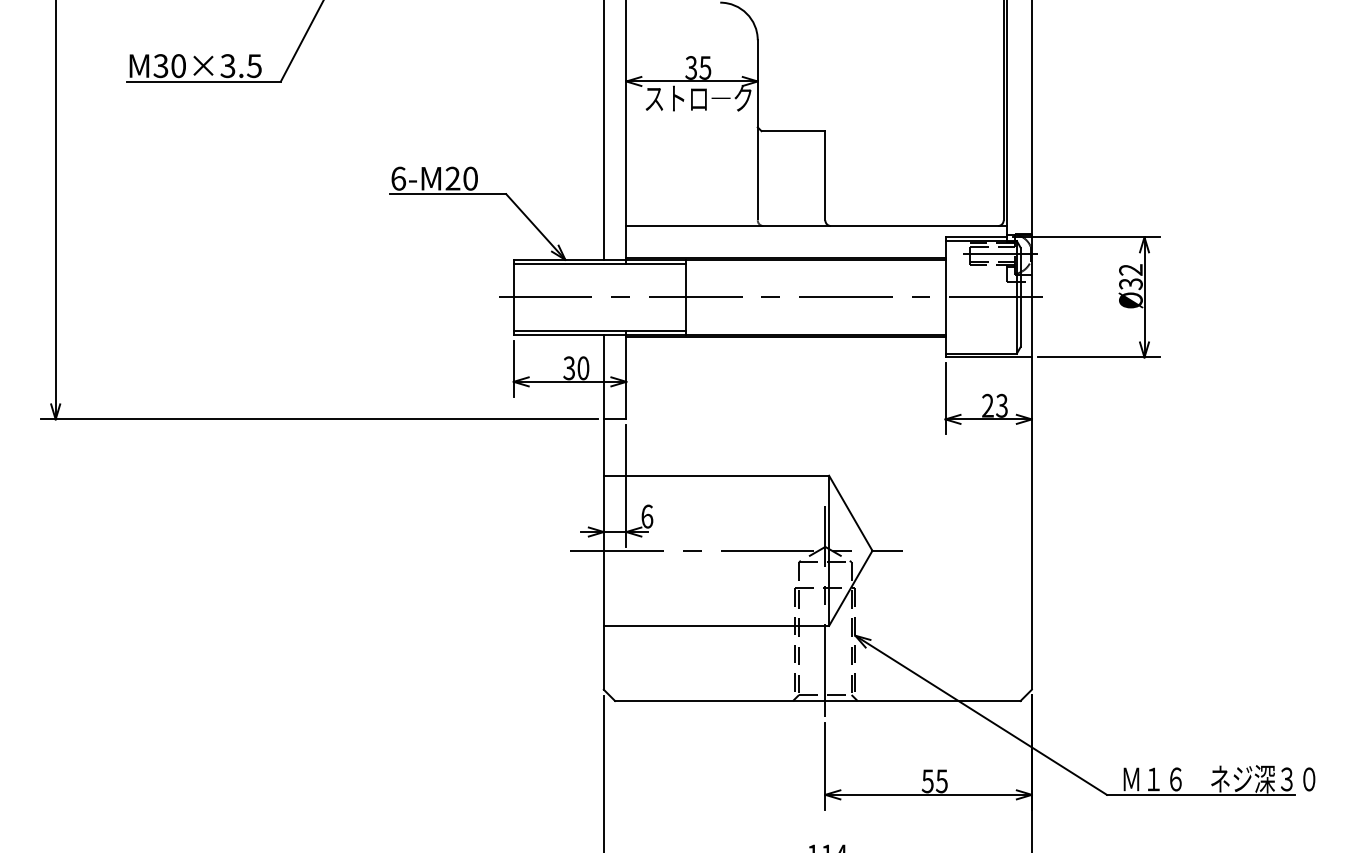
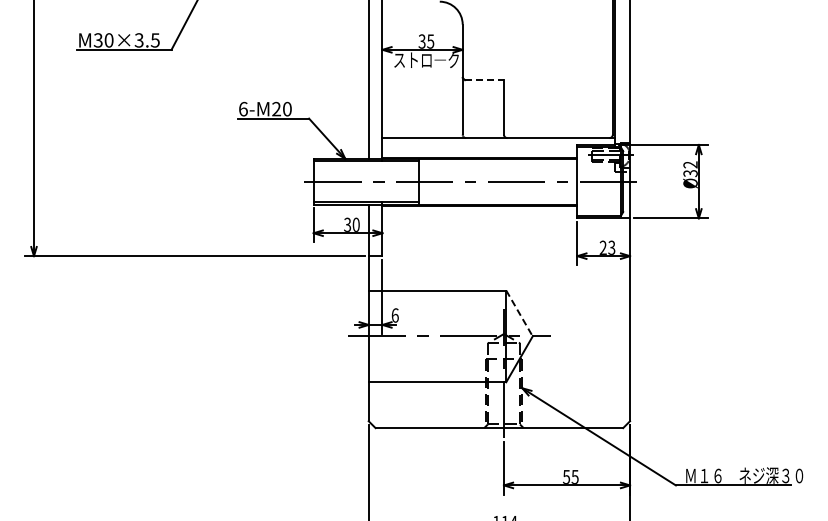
line: (793, 131) -> (484, 80), solid -> dashed
line: (850, 513) -> (519, 313), solid -> dashed

